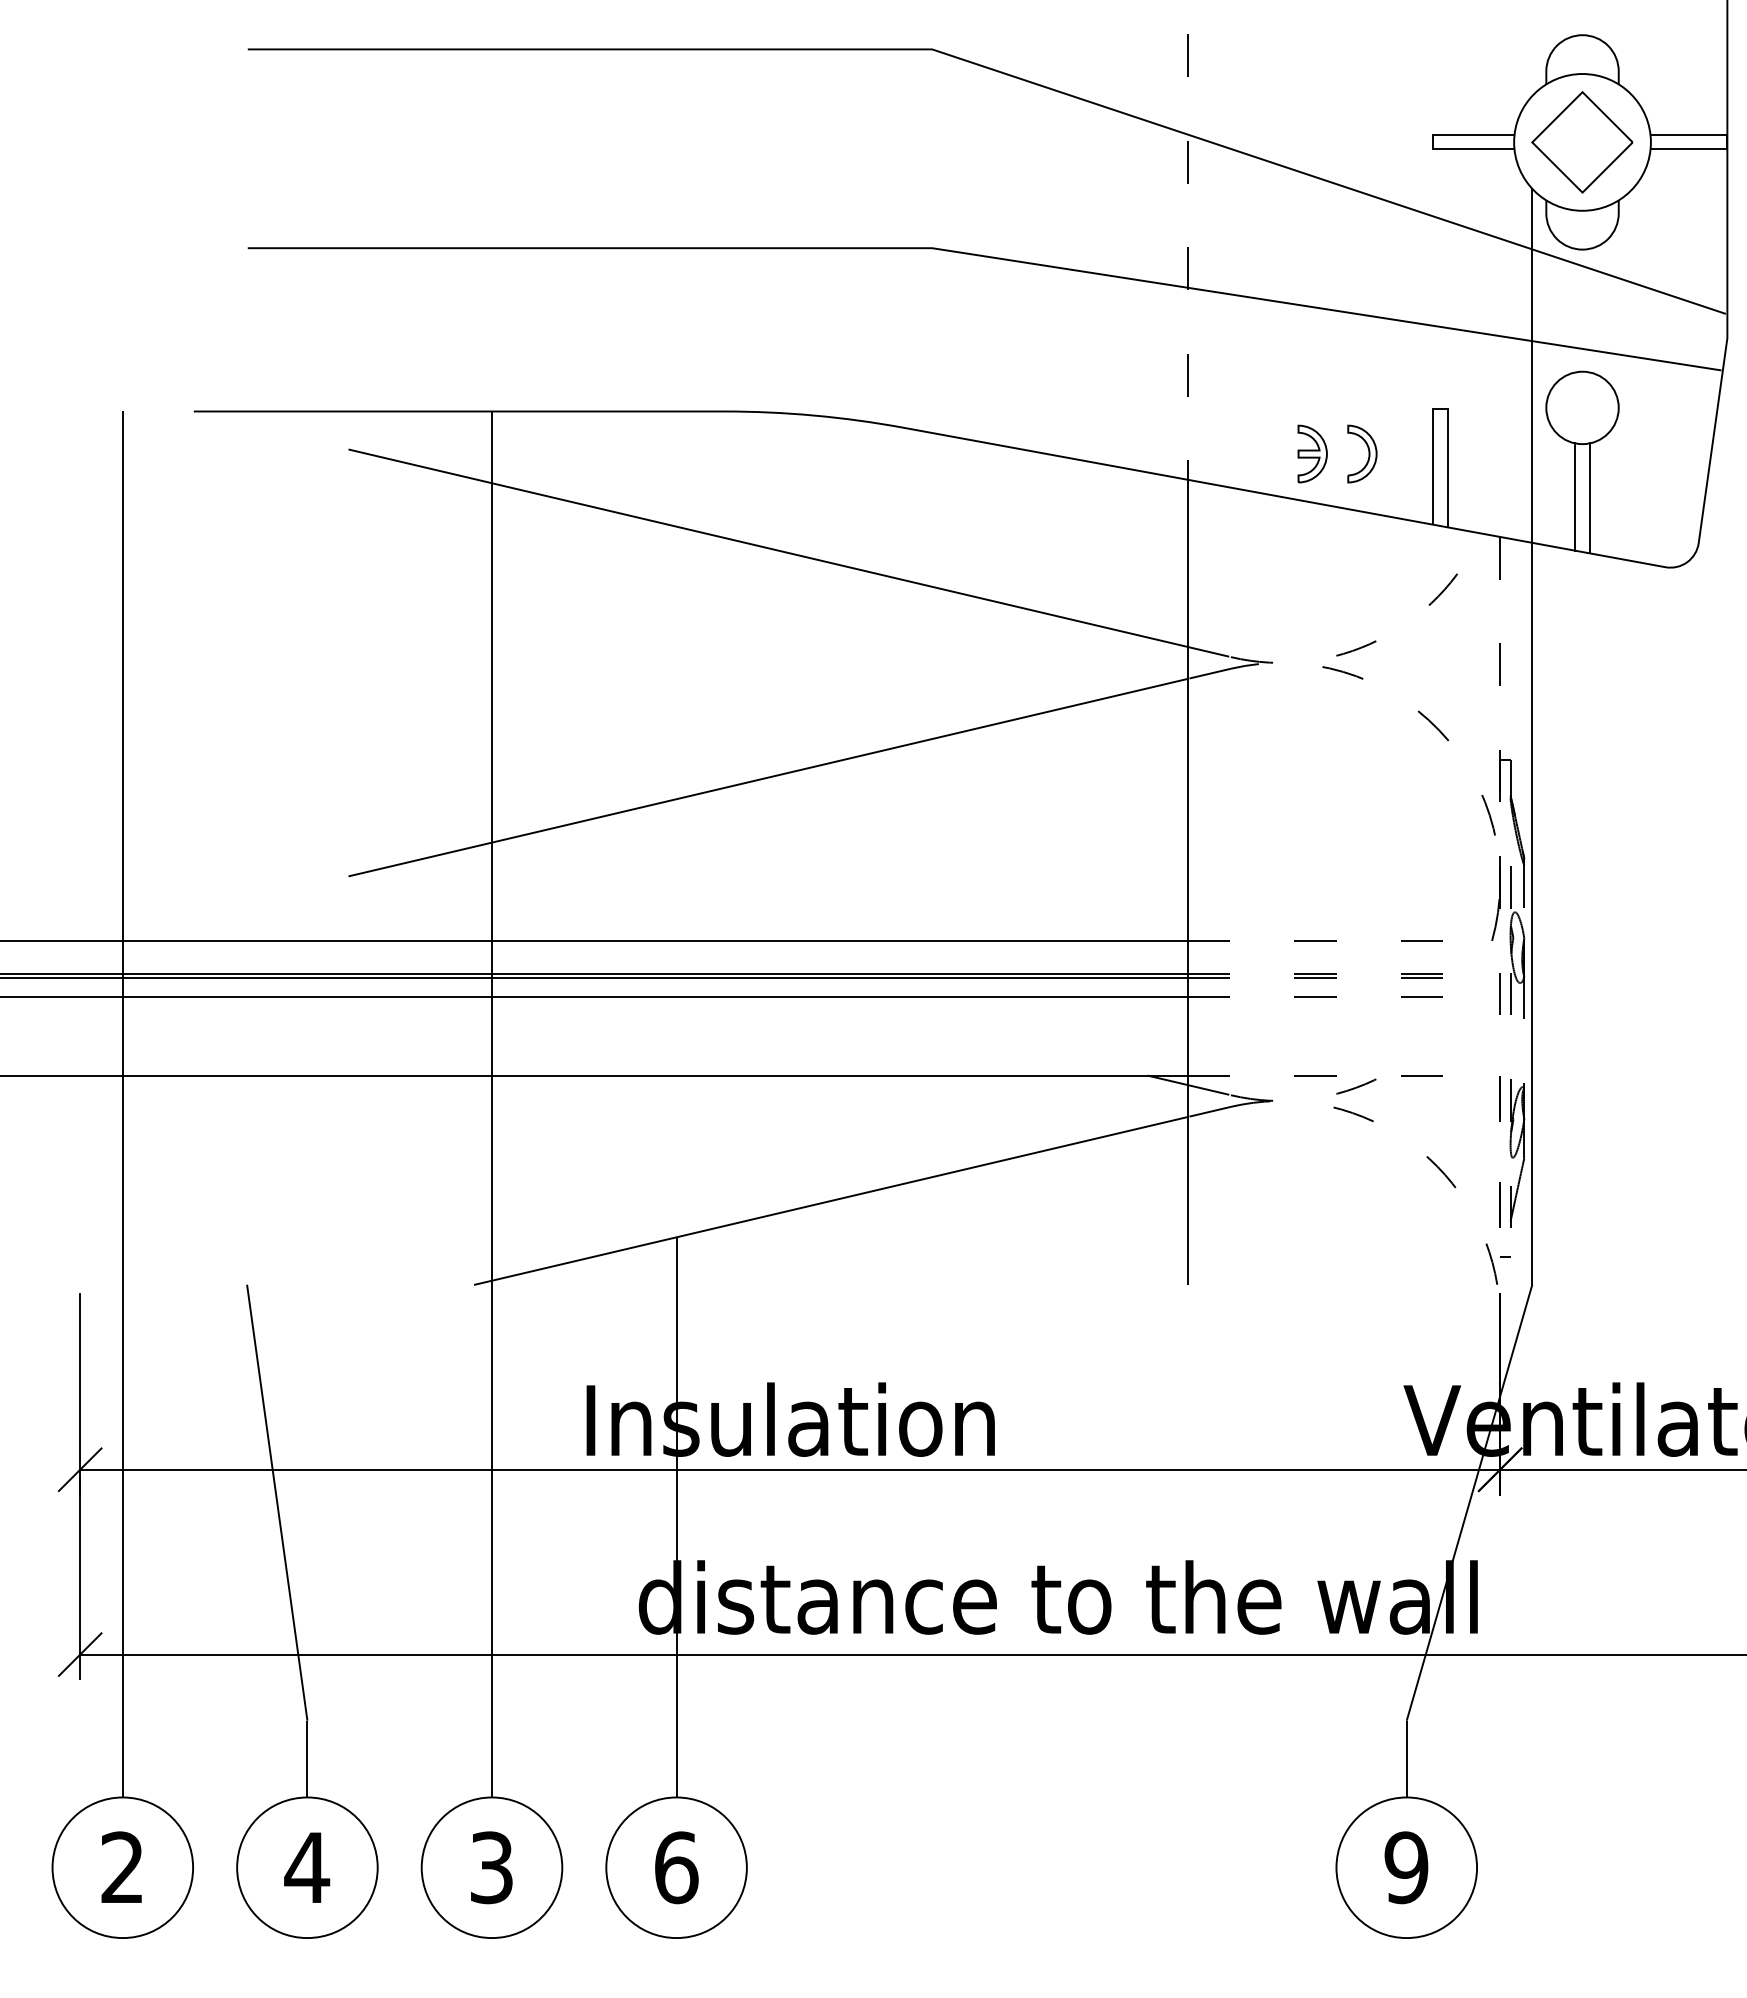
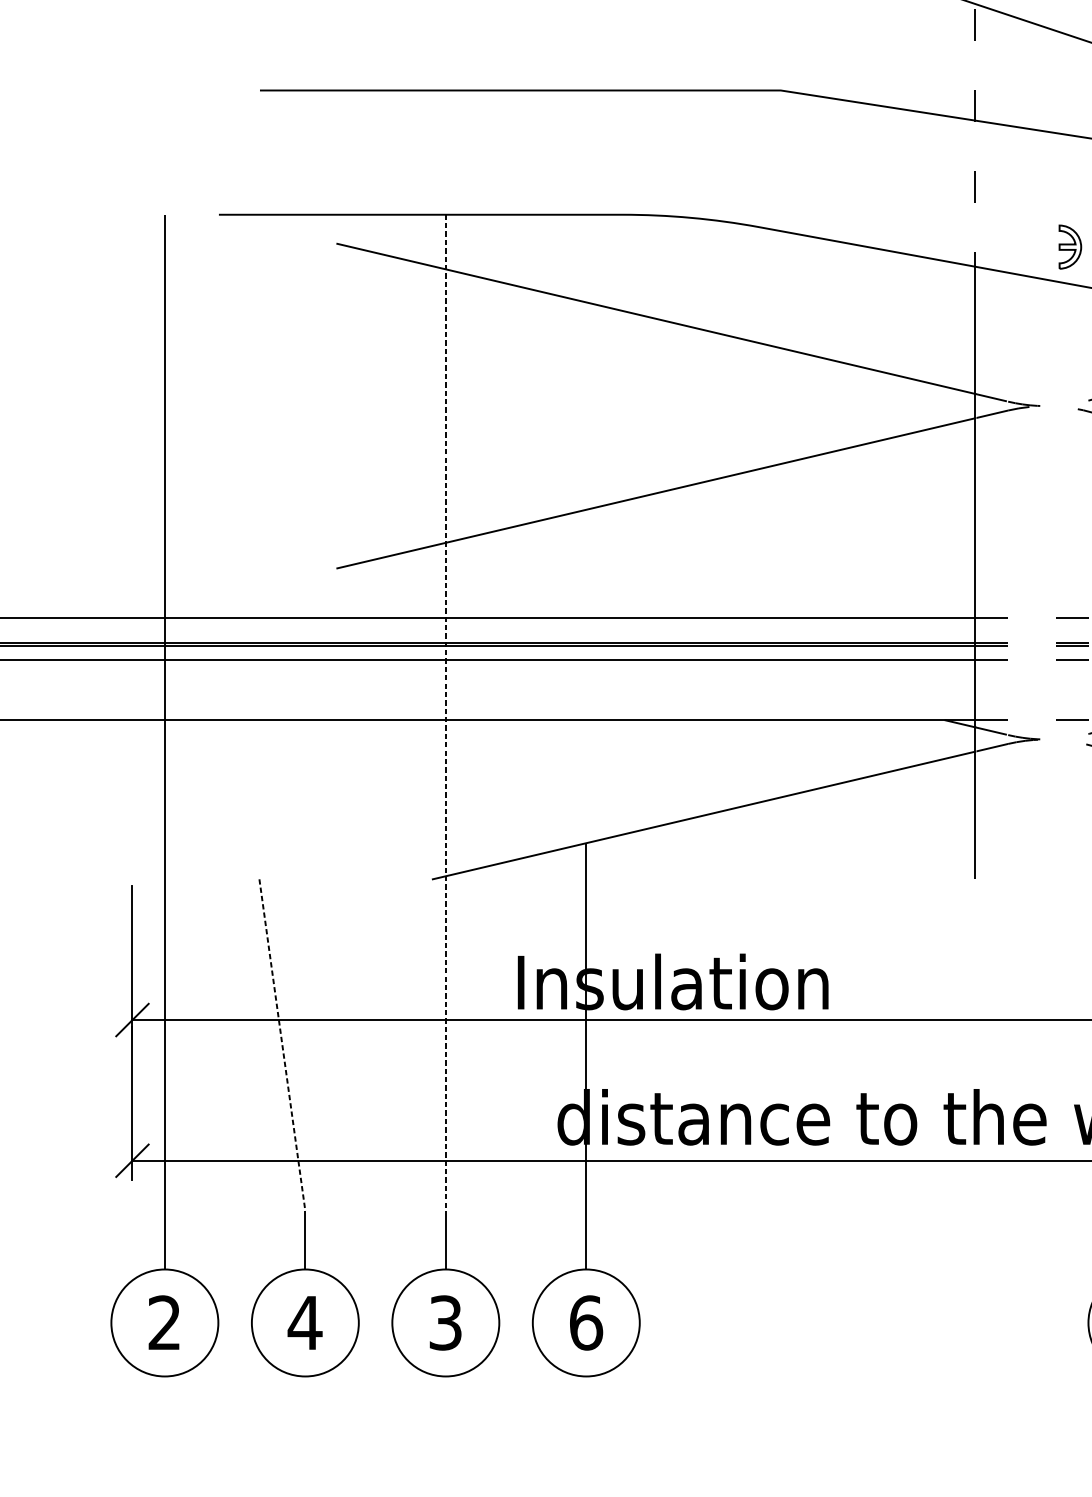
line: (492, 1066) -> (446, 713), solid -> dashed
line: (277, 1503) -> (282, 1045), solid -> dashed

